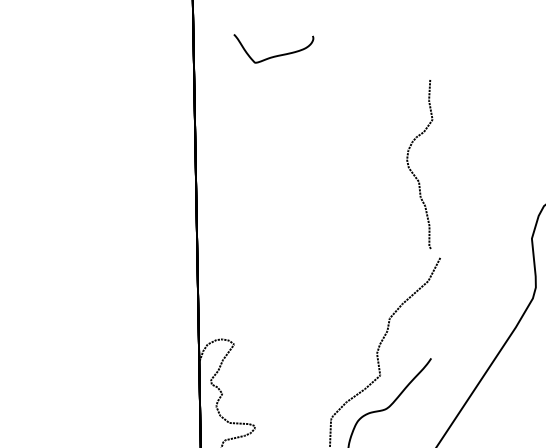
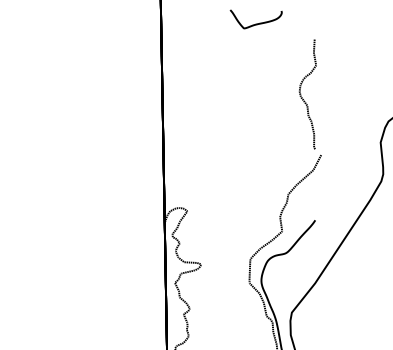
part: (272, 49) -> (255, 19), moved

